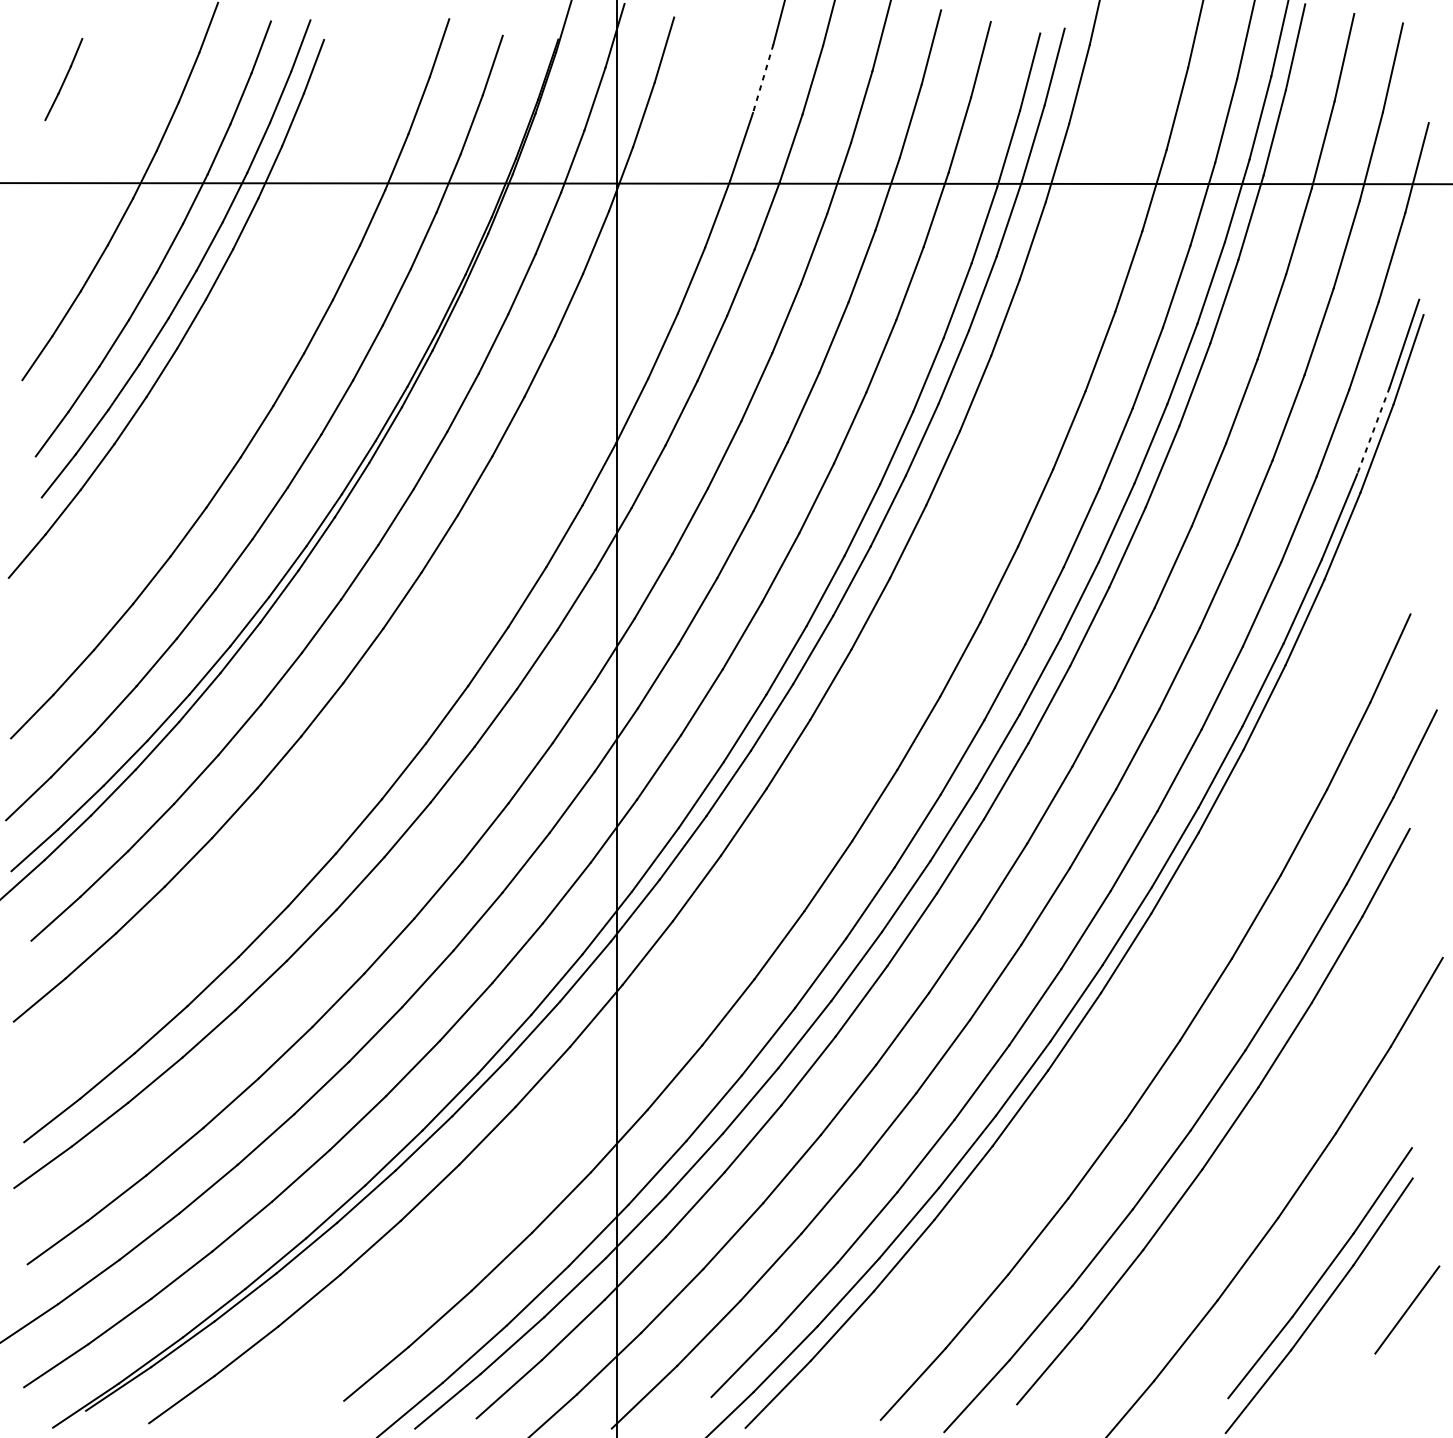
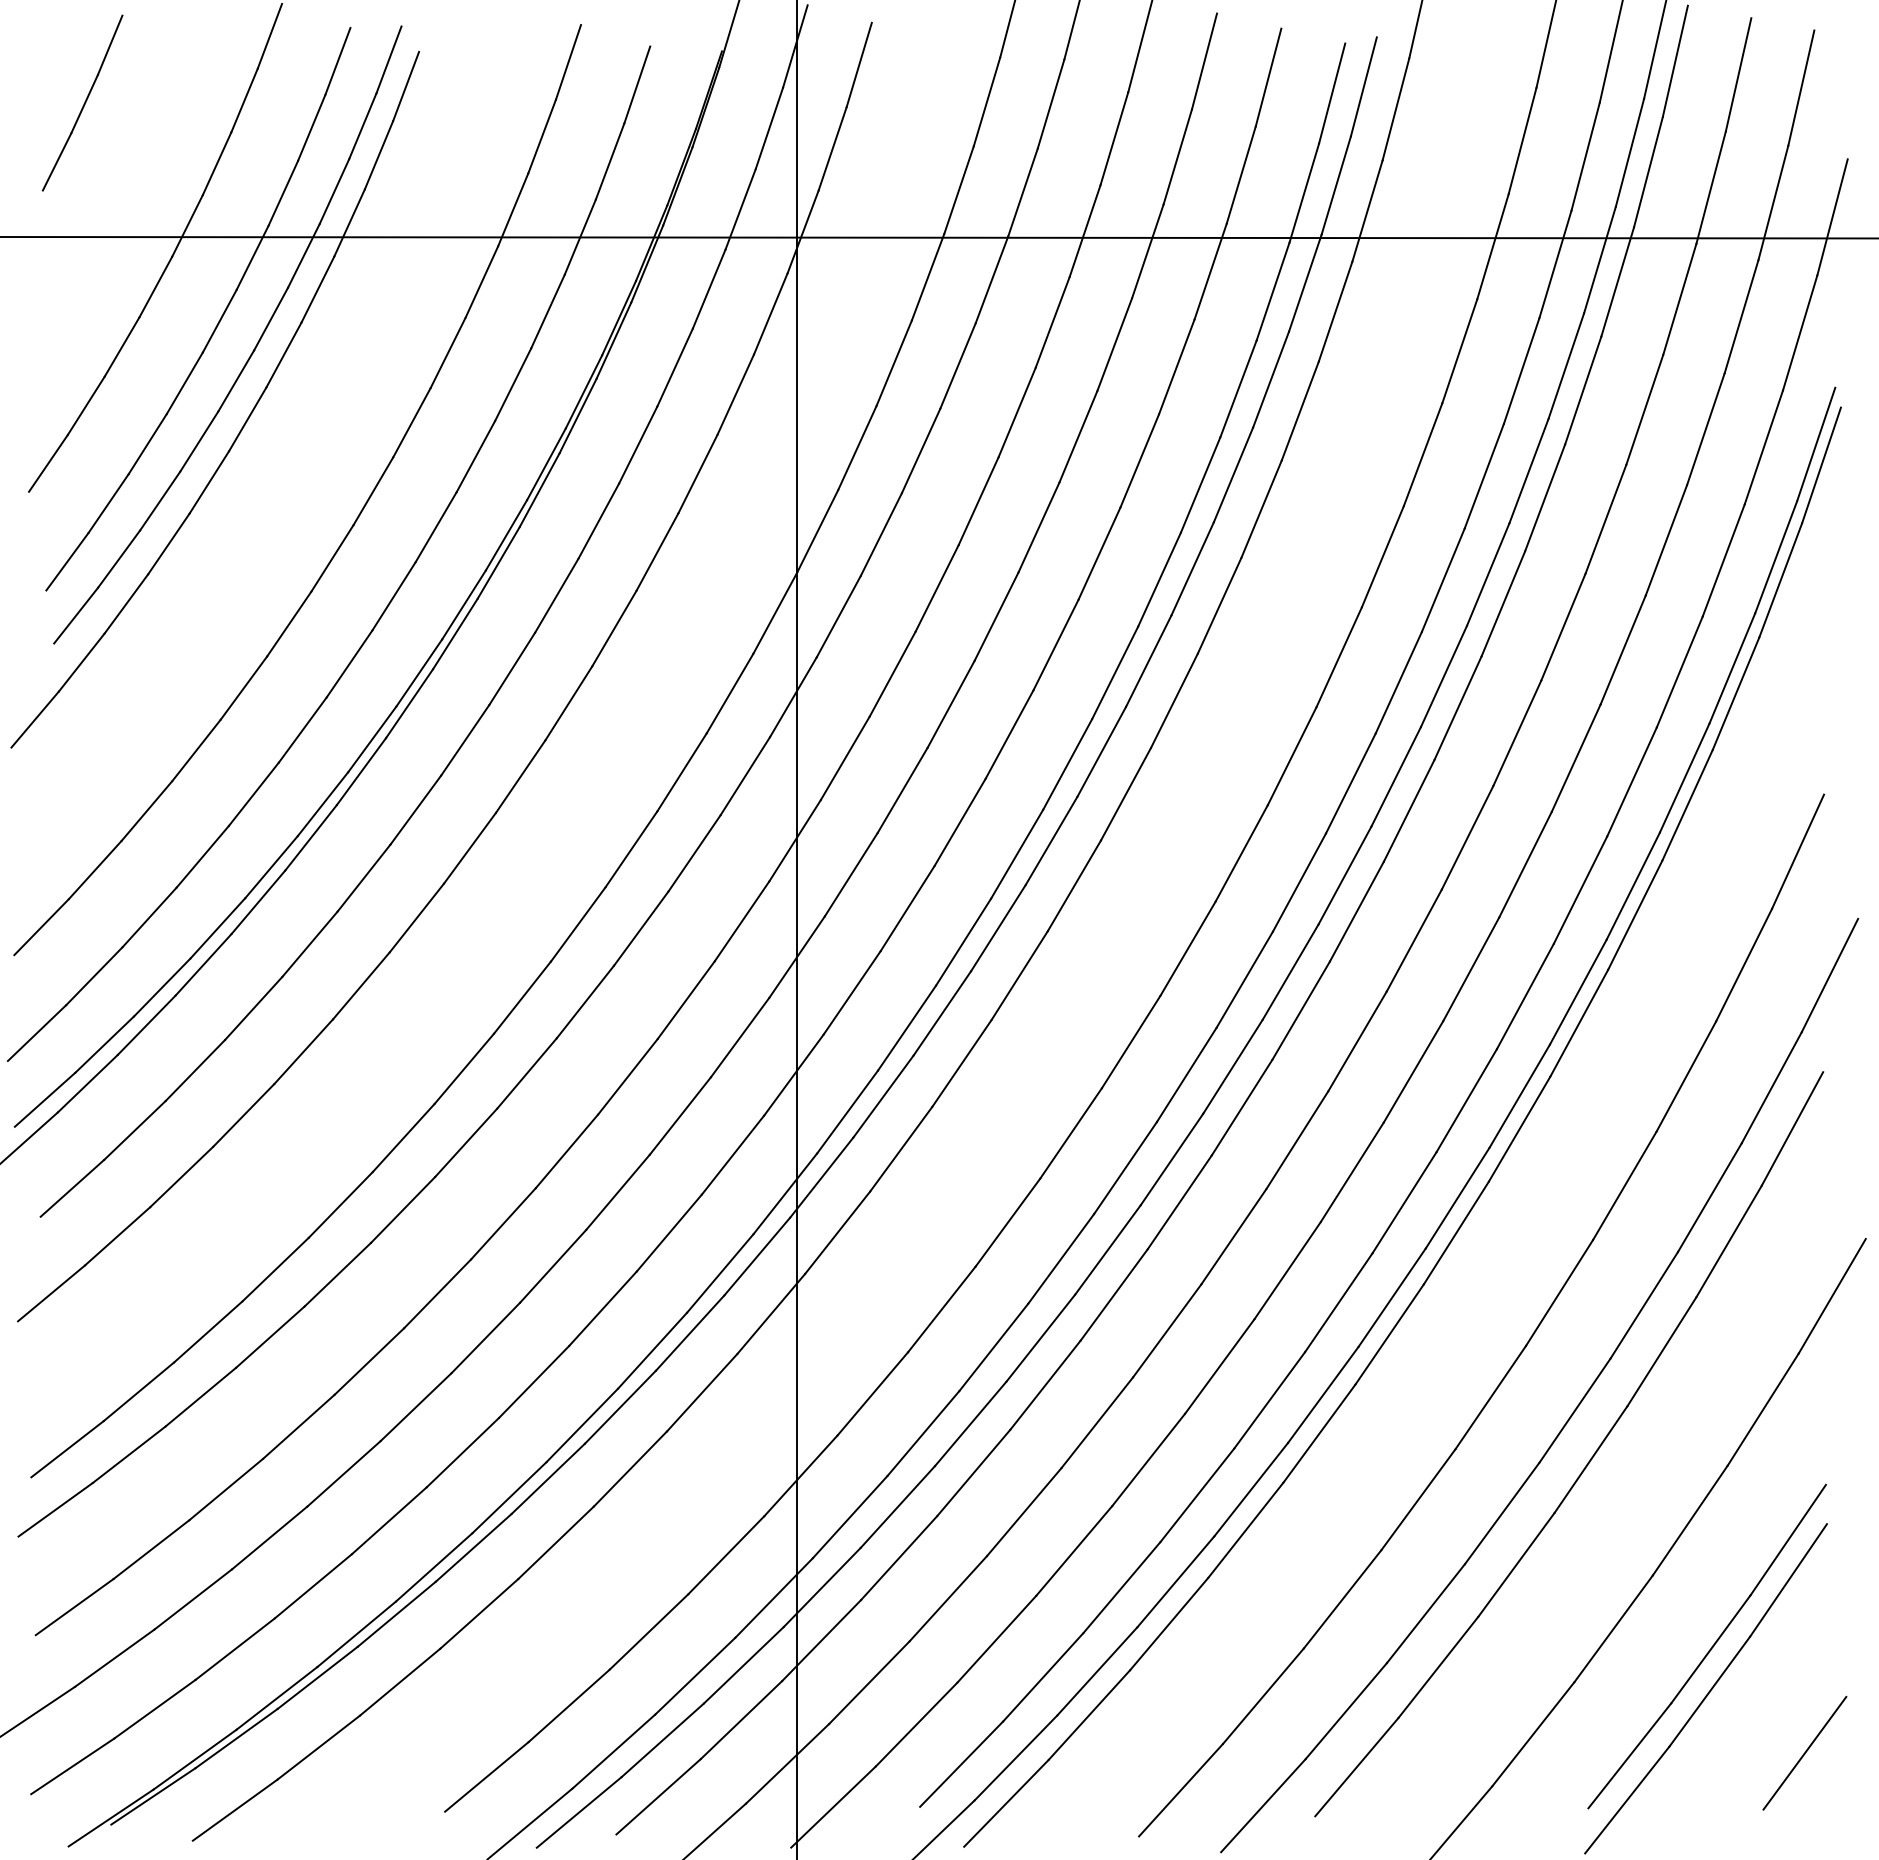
part: (63, 79) -> (82, 102), size x1.67
line: (762, 79) -> (986, 102), dashed -> solid
line: (1373, 430) -> (1776, 557), dashed -> solid
line: (1407, 1309) -> (1804, 1752), moved

